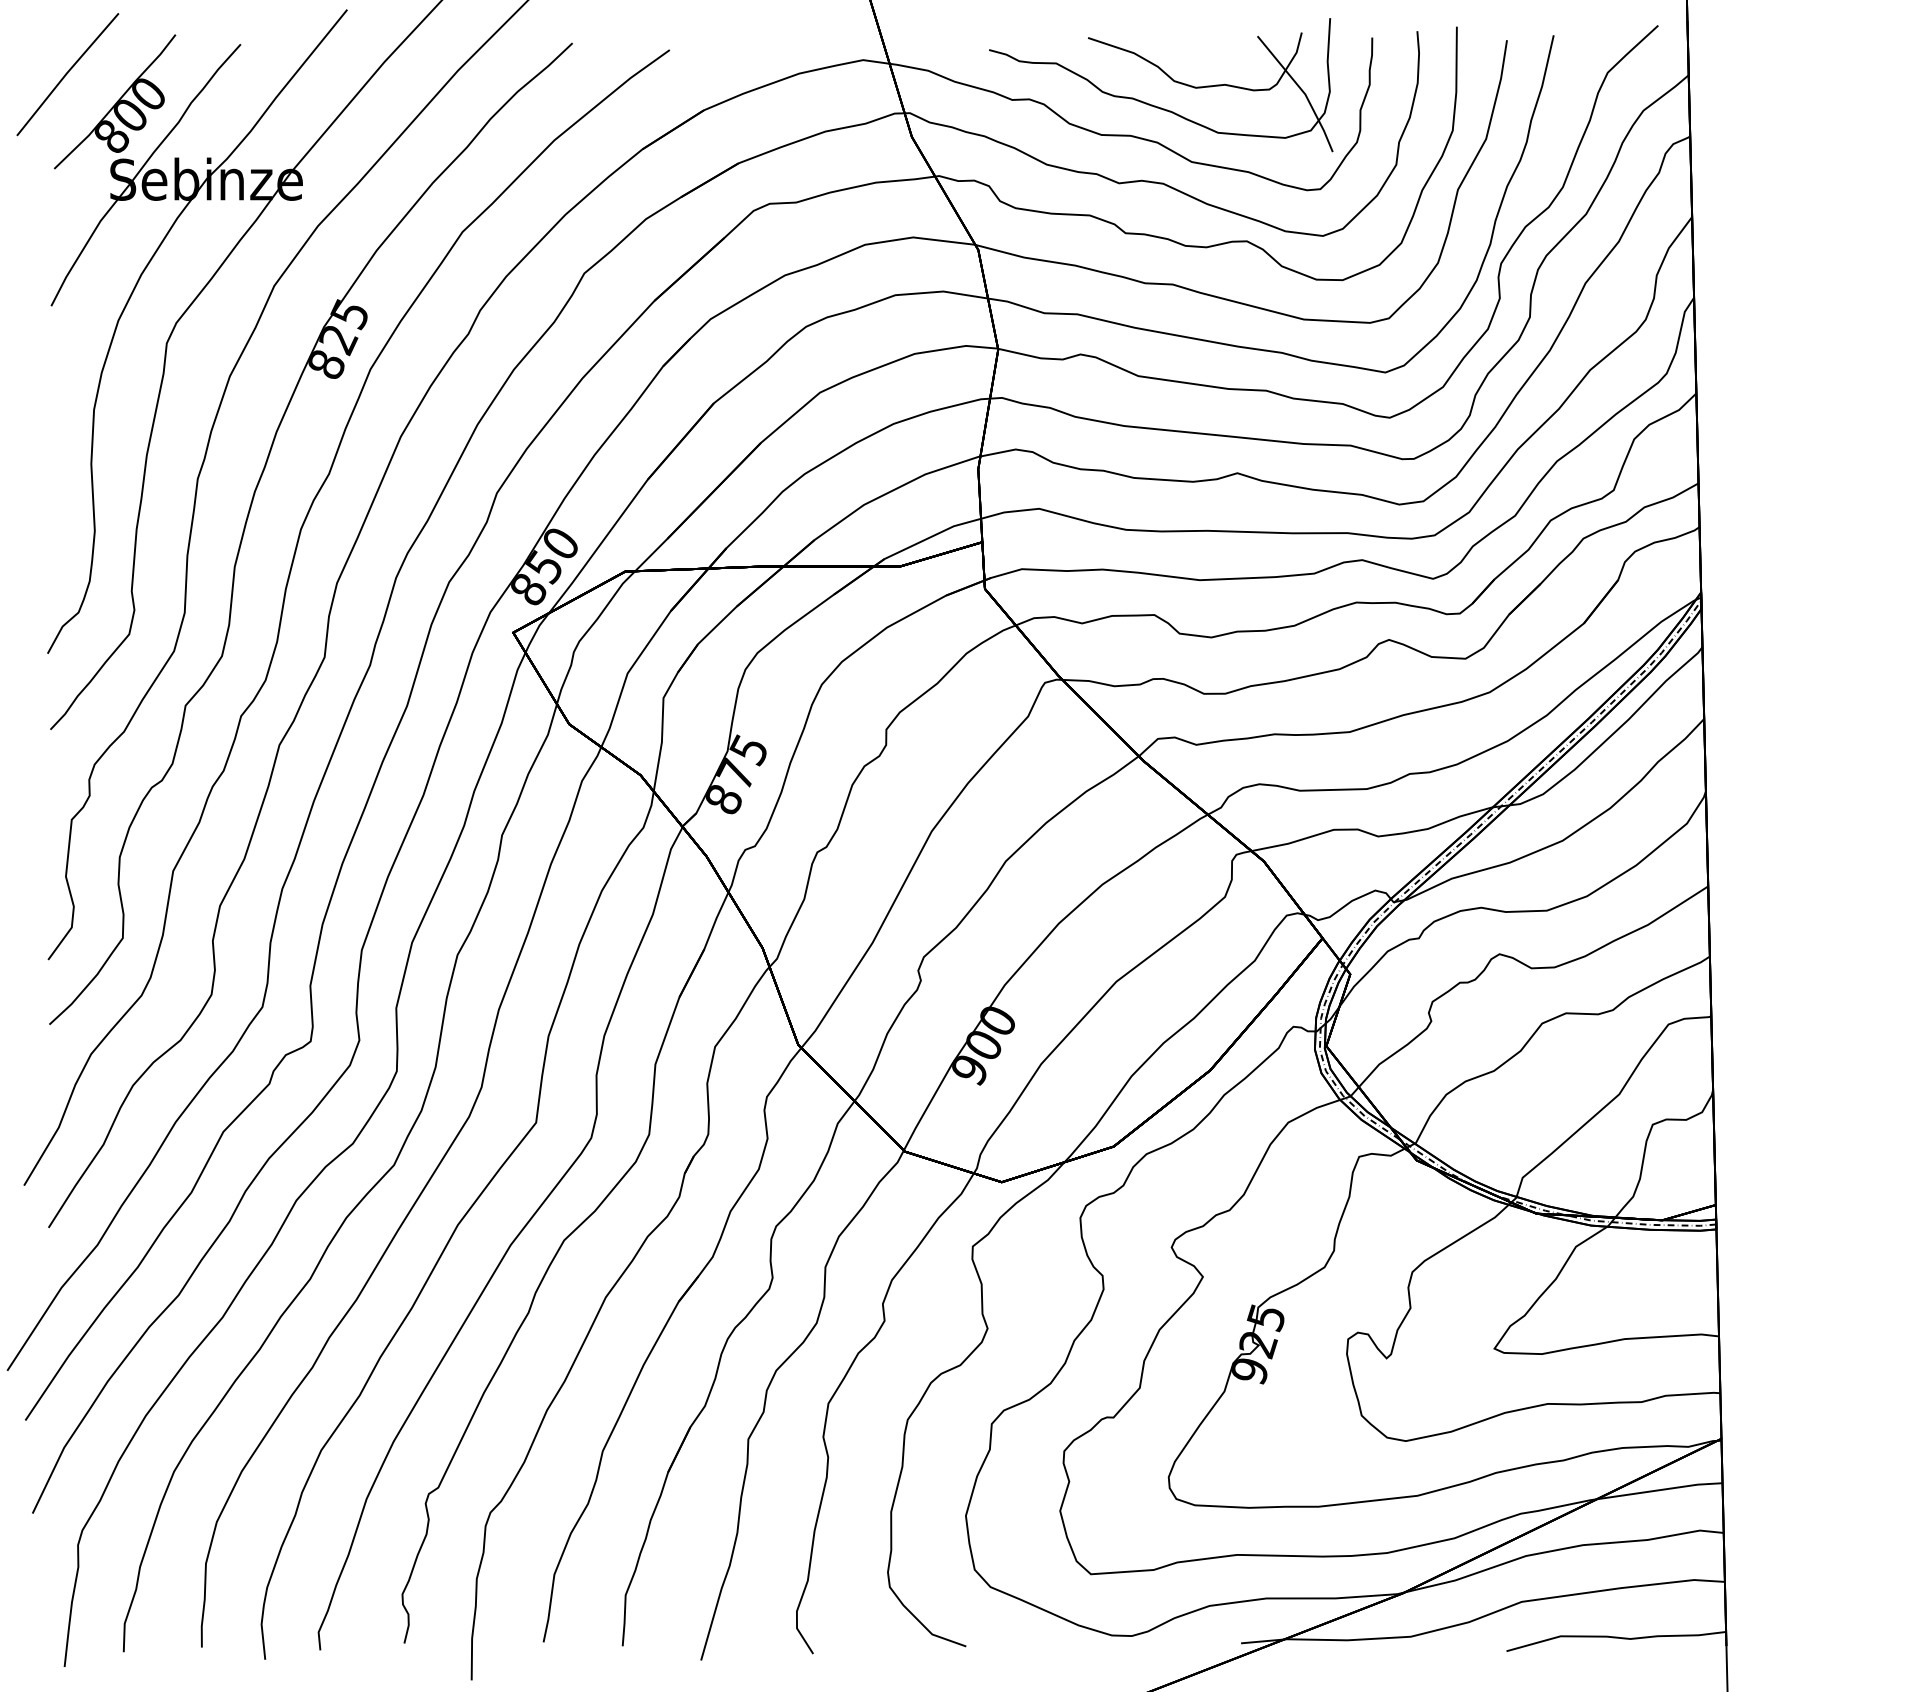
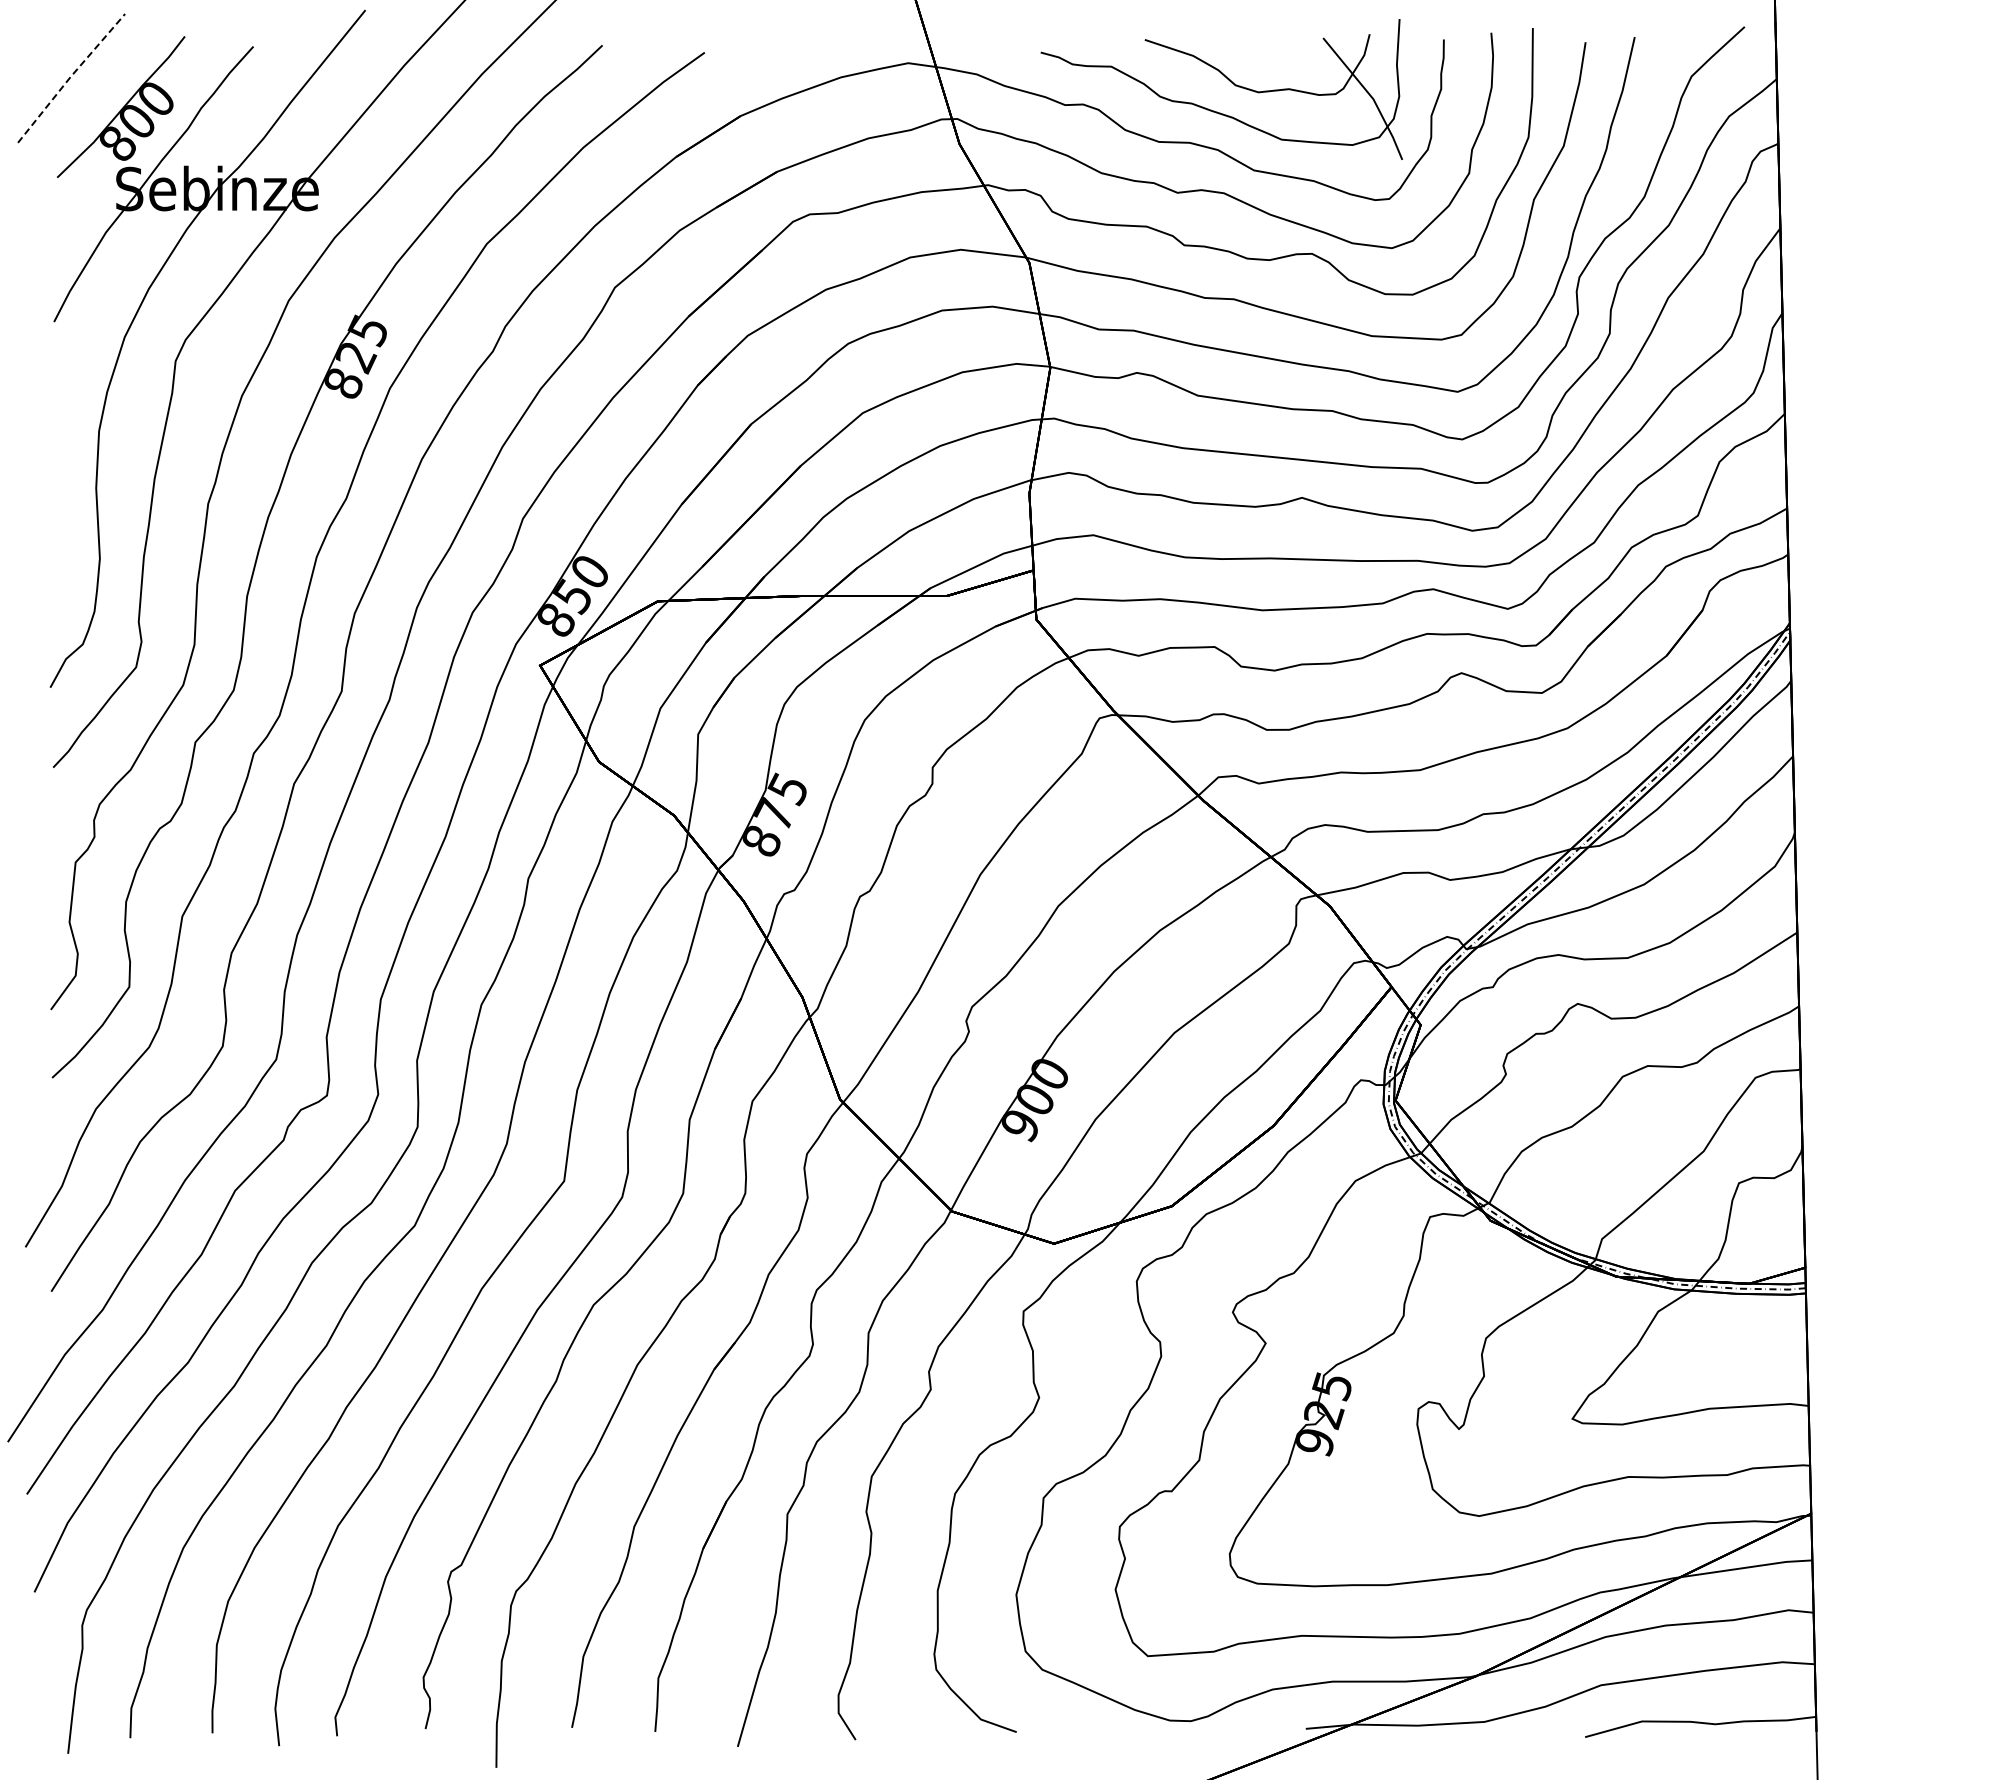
line: (66, 73) -> (70, 77), solid -> dashed

